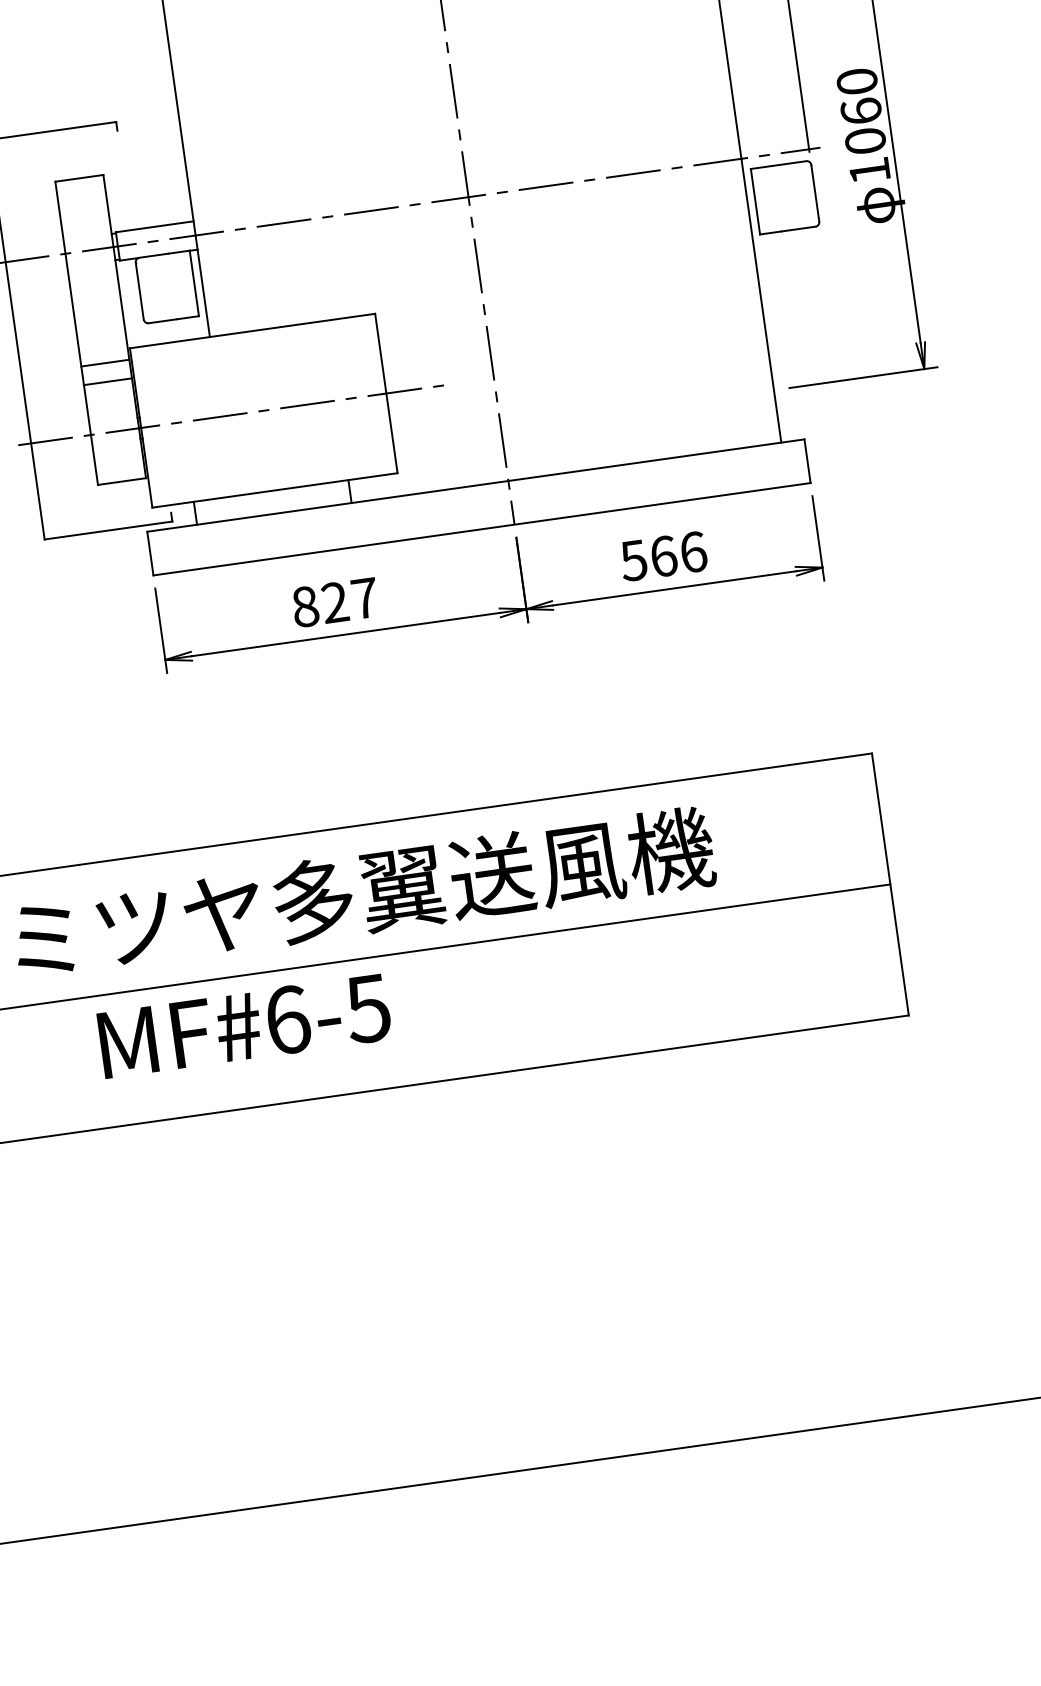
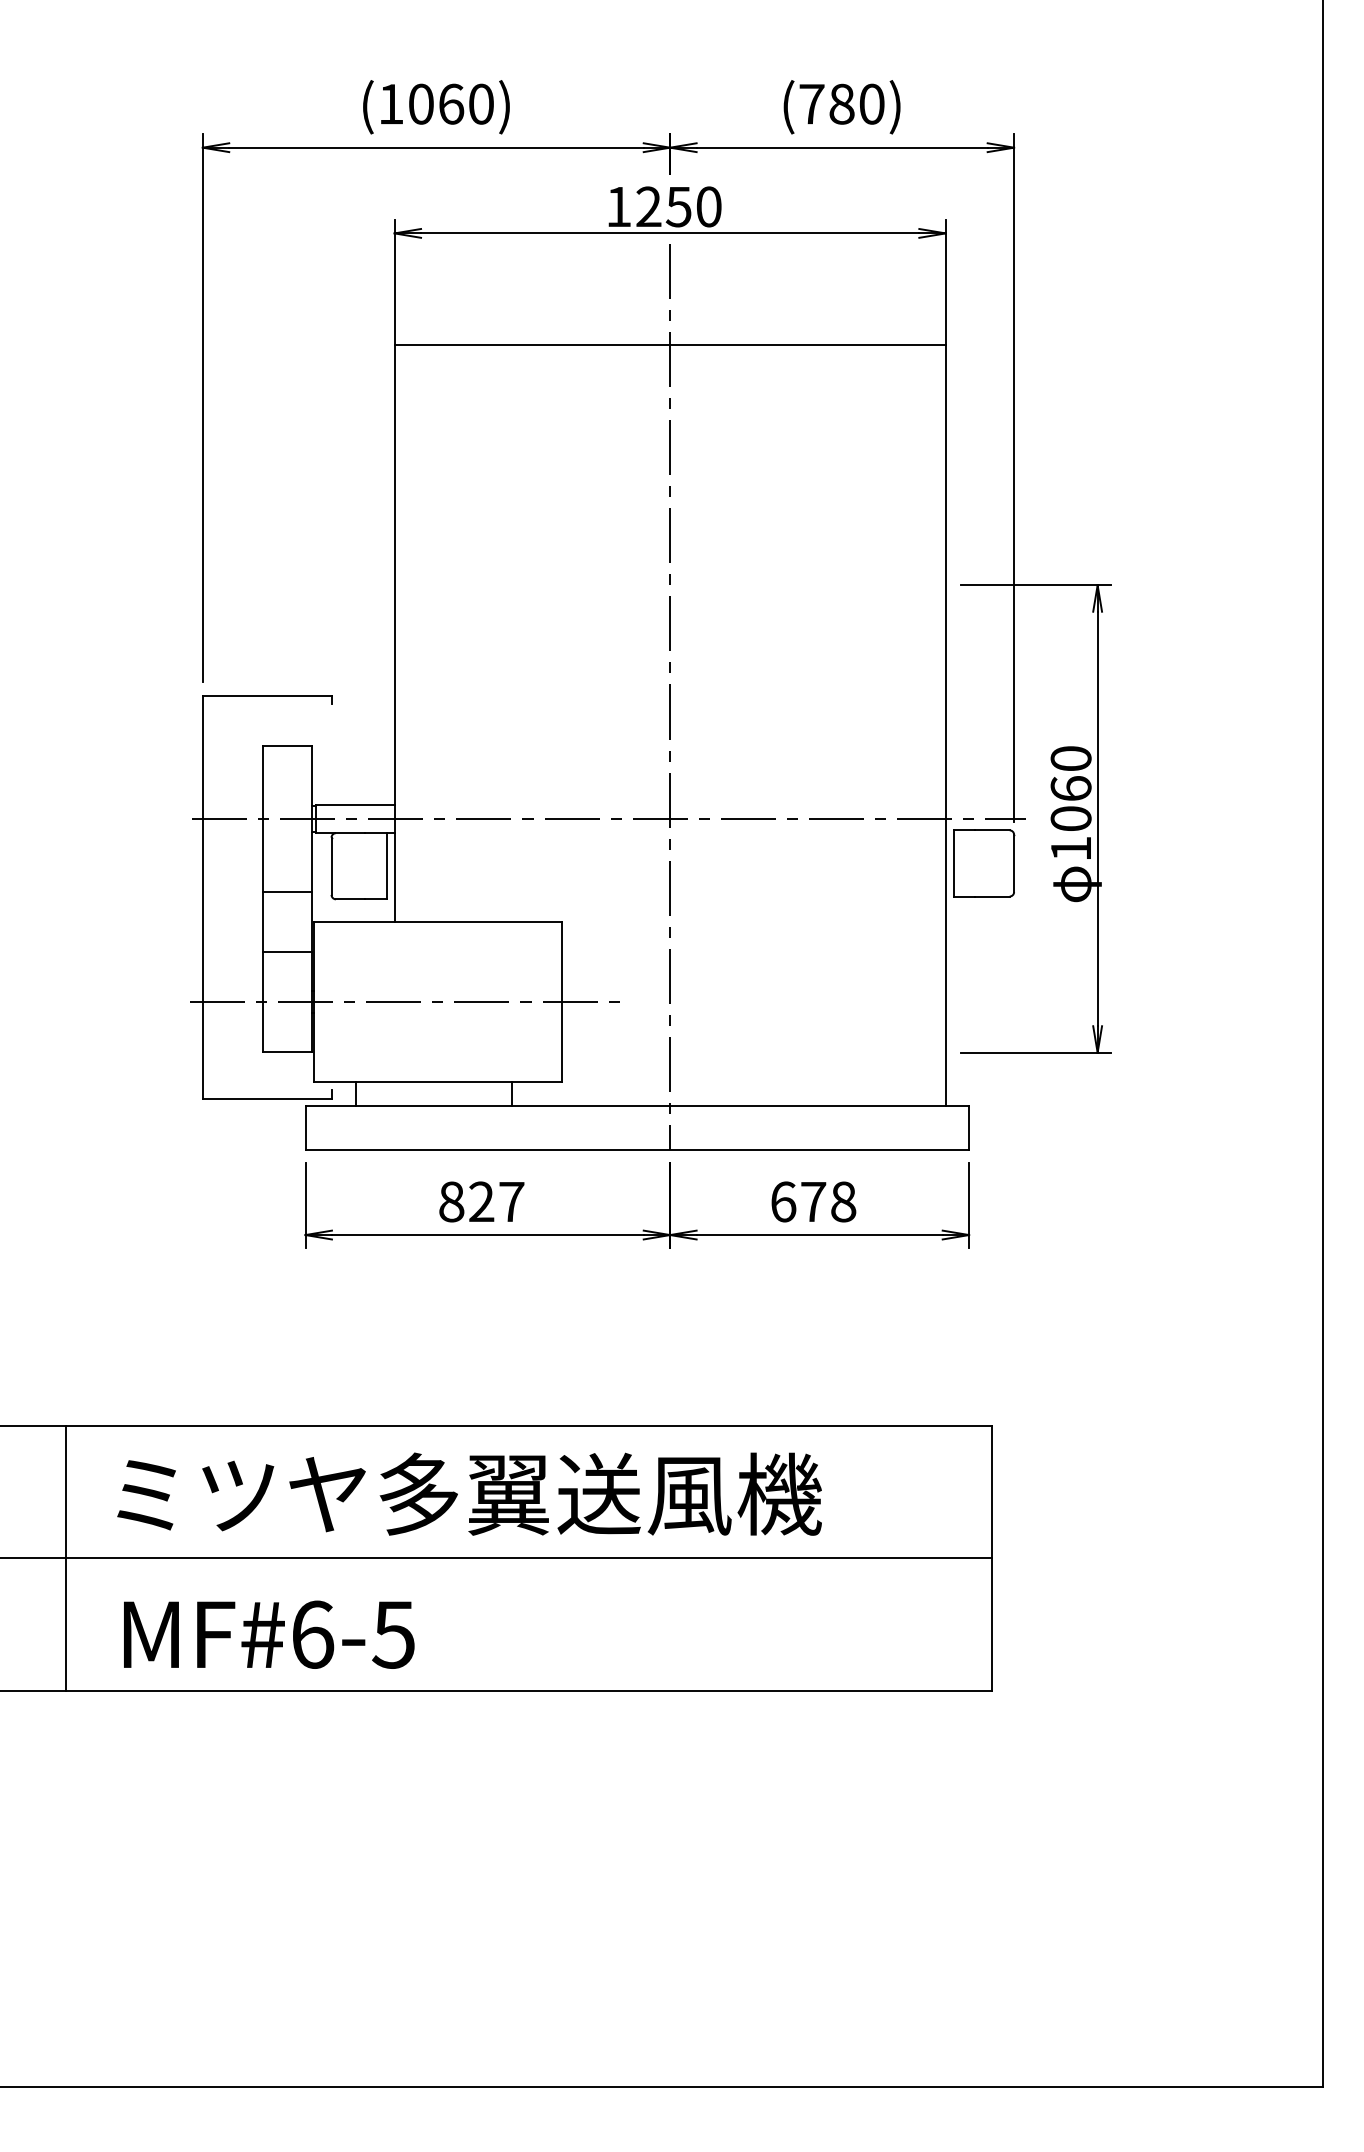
line: (105, 362) -> (287, 891), moved
text: (663, 556) -> (813, 1201), 566 -> 678
text: (244, 1025) -> (269, 1634), moved

